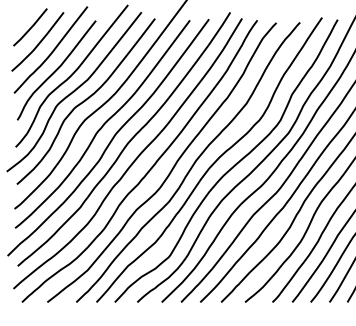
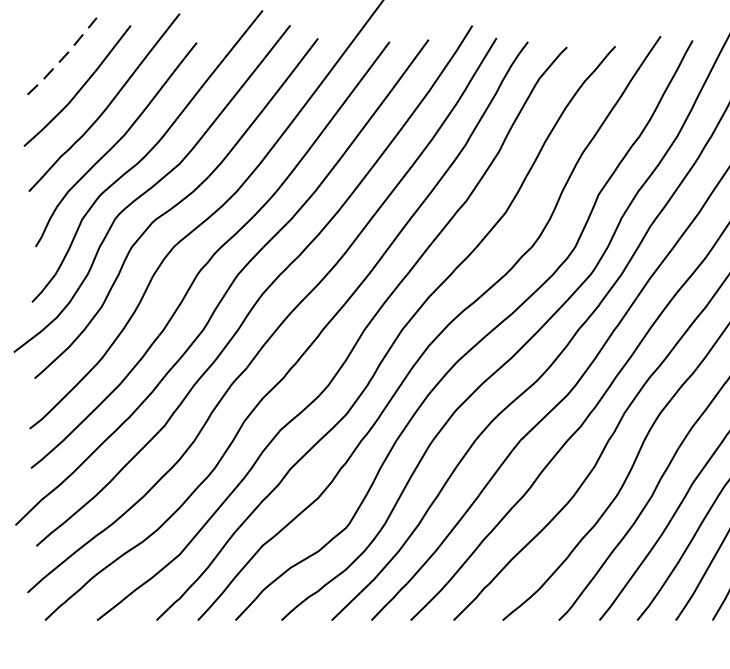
line: (31, 27) -> (64, 56), solid -> dashed

